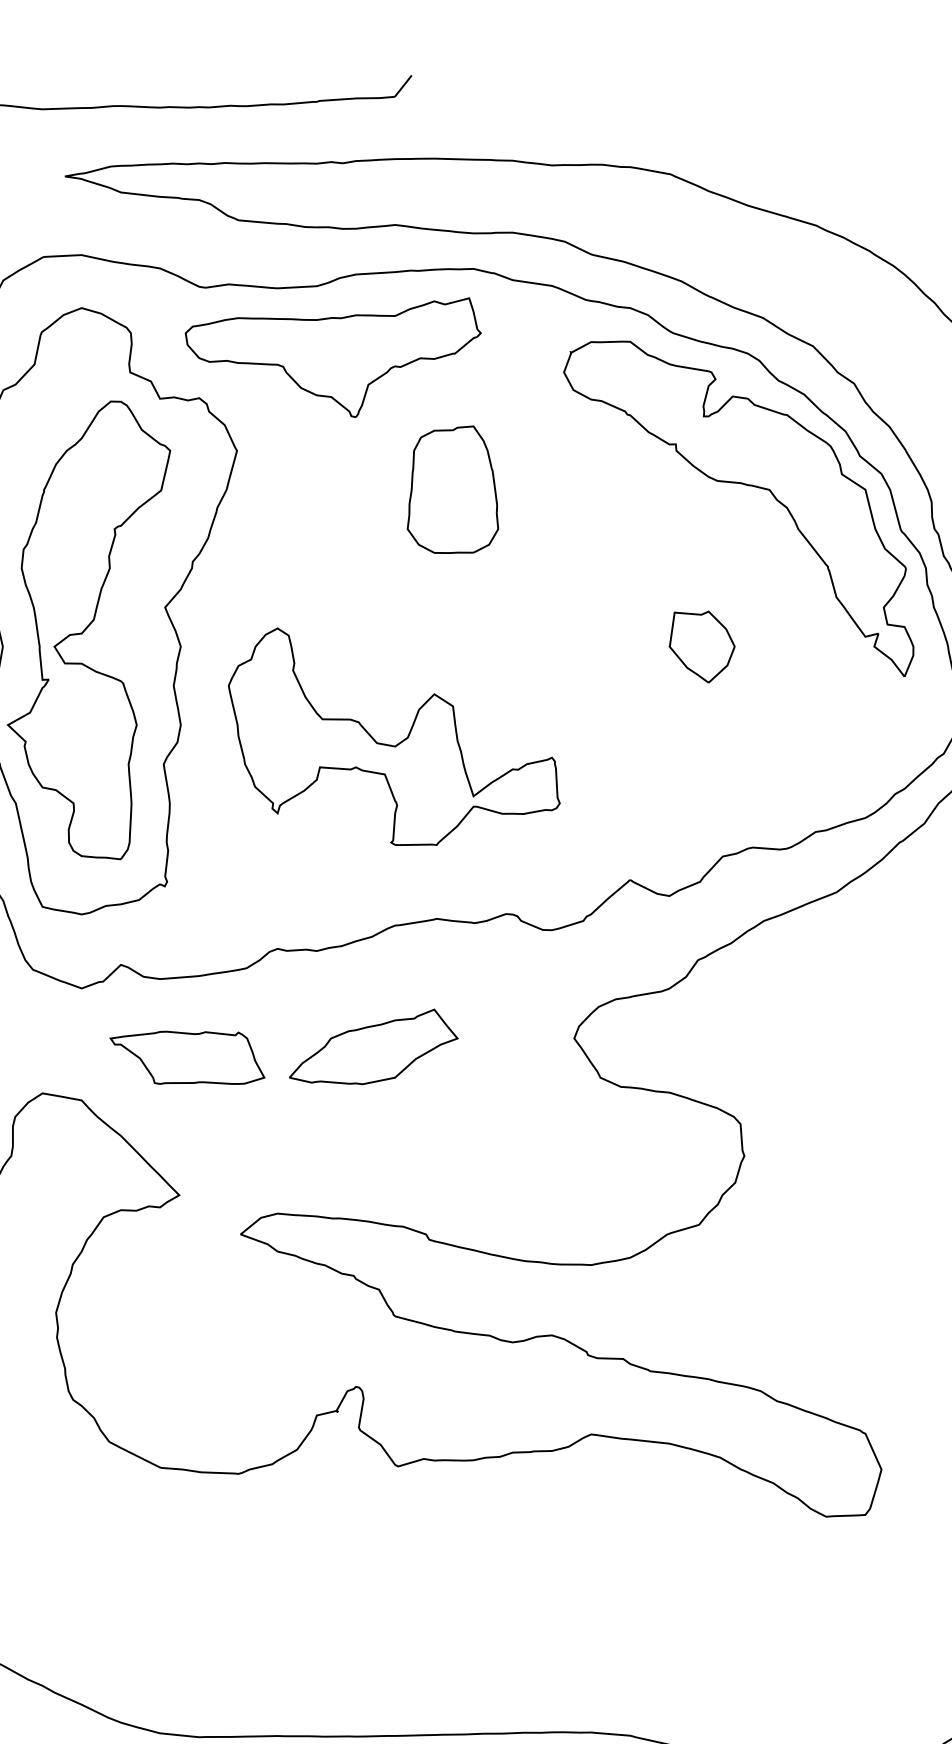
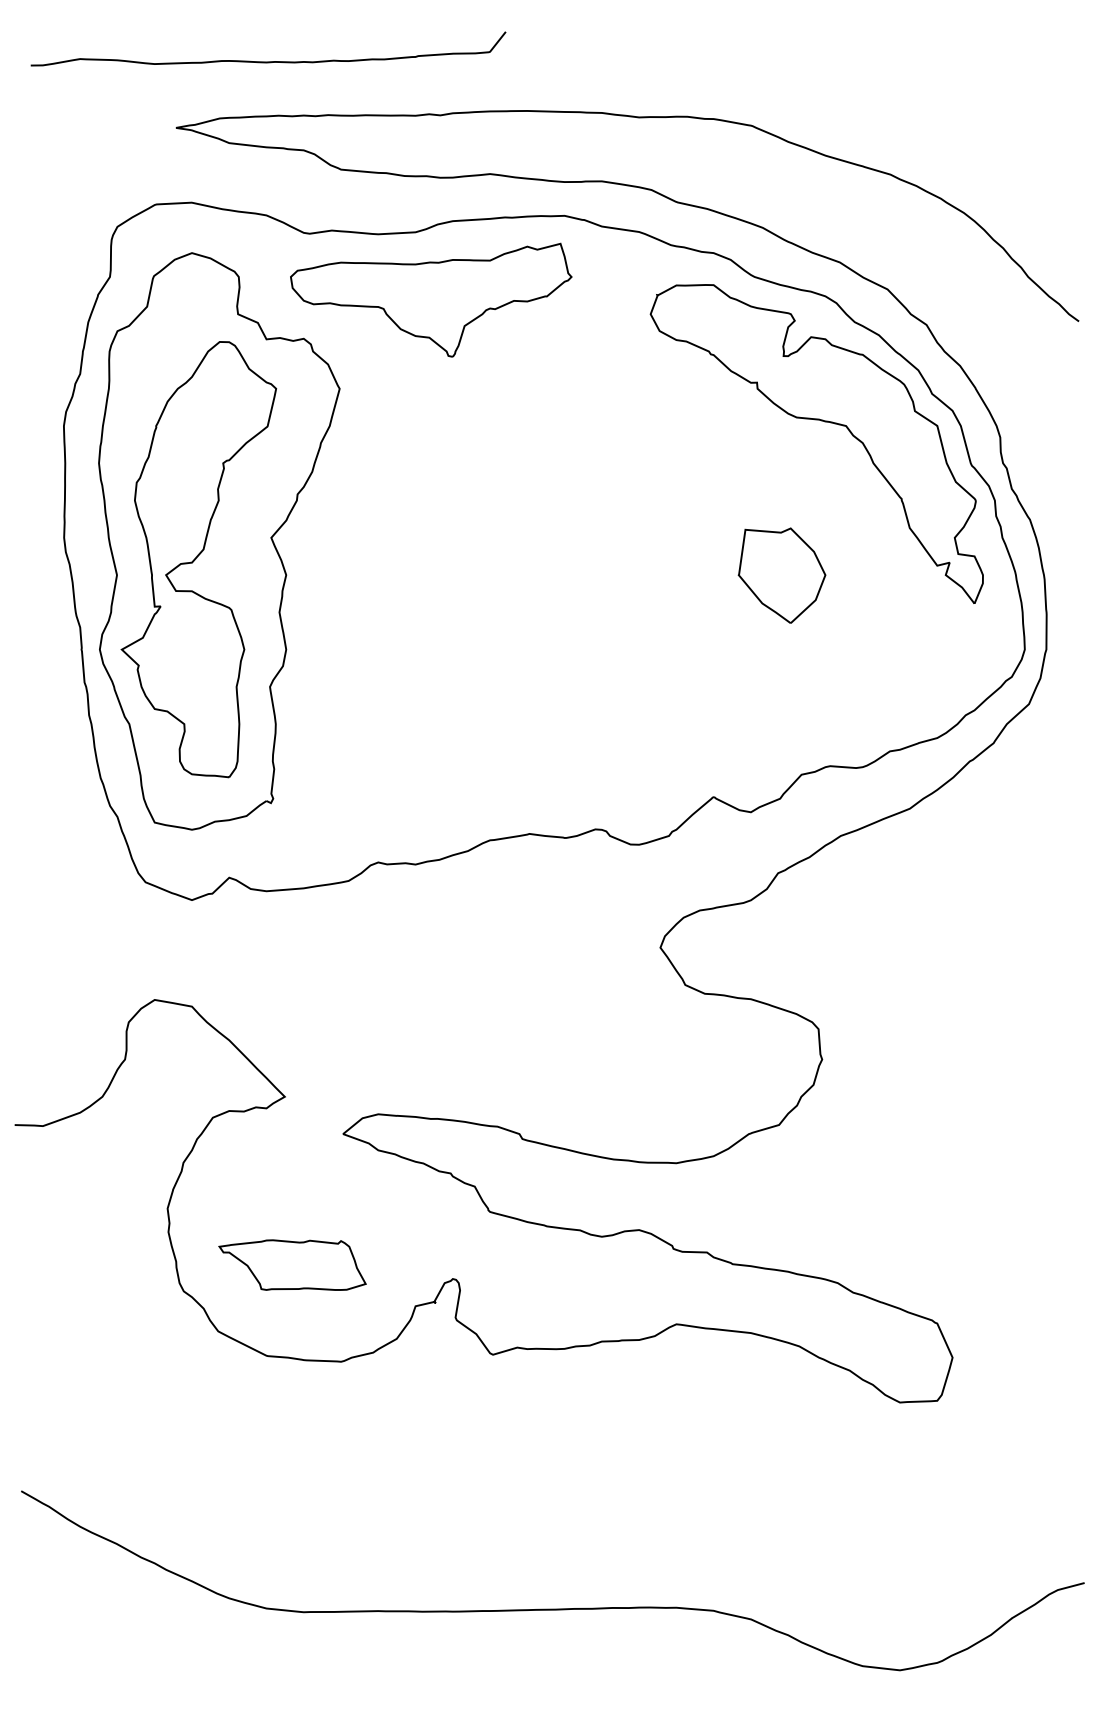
part: (452, 489) -> (544, 425), removed
part: (701, 646) -> (781, 574), size x1.4
part: (399, 741) -> (494, 665), removed
part: (373, 1046) -> (469, 955), removed
part: (187, 1057) -> (292, 1264), moved

